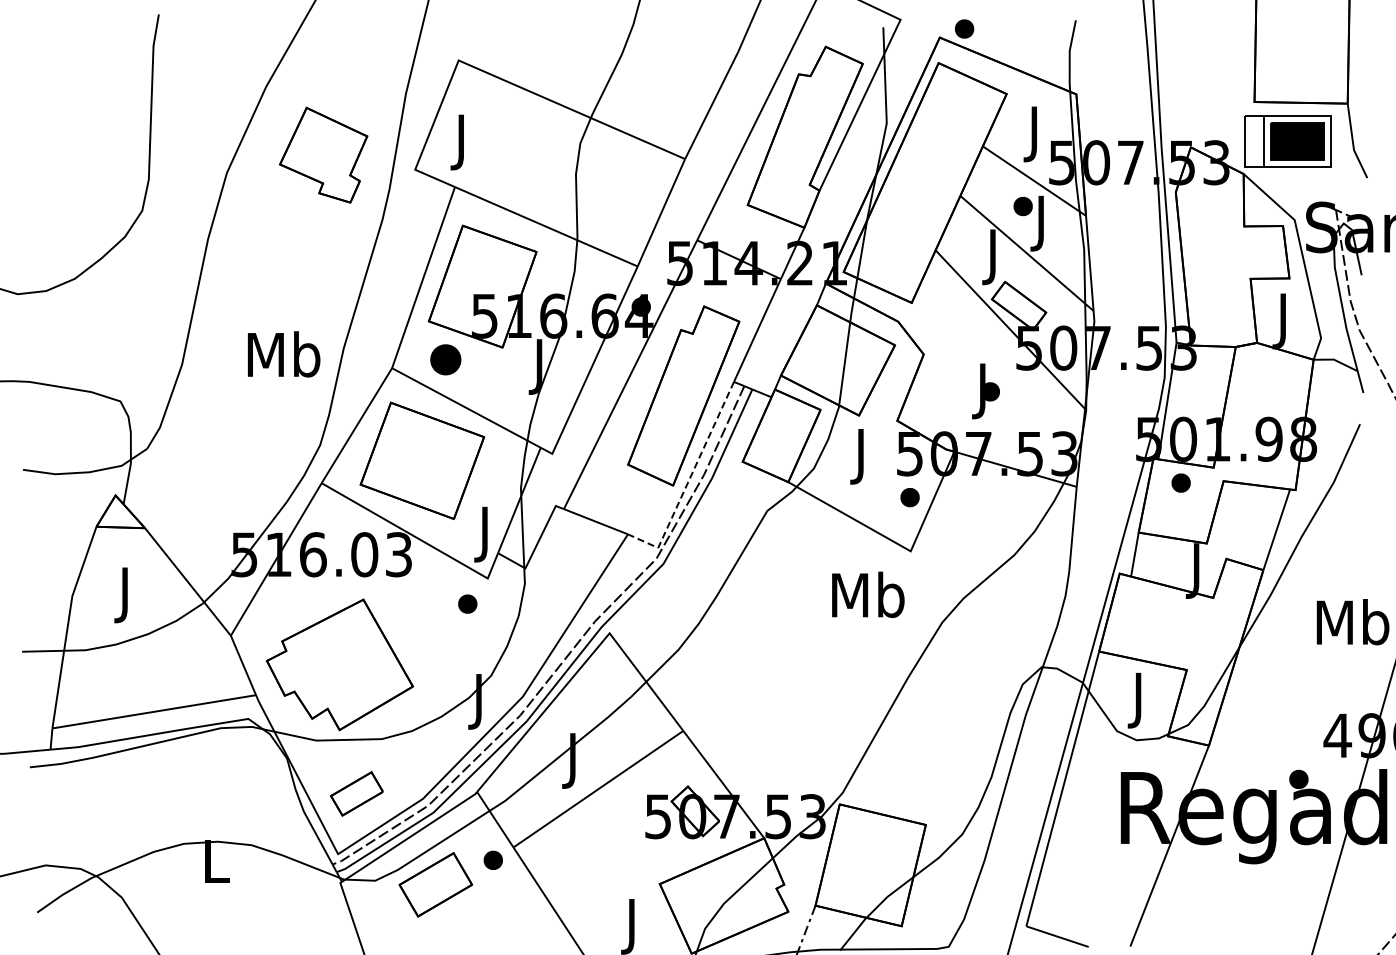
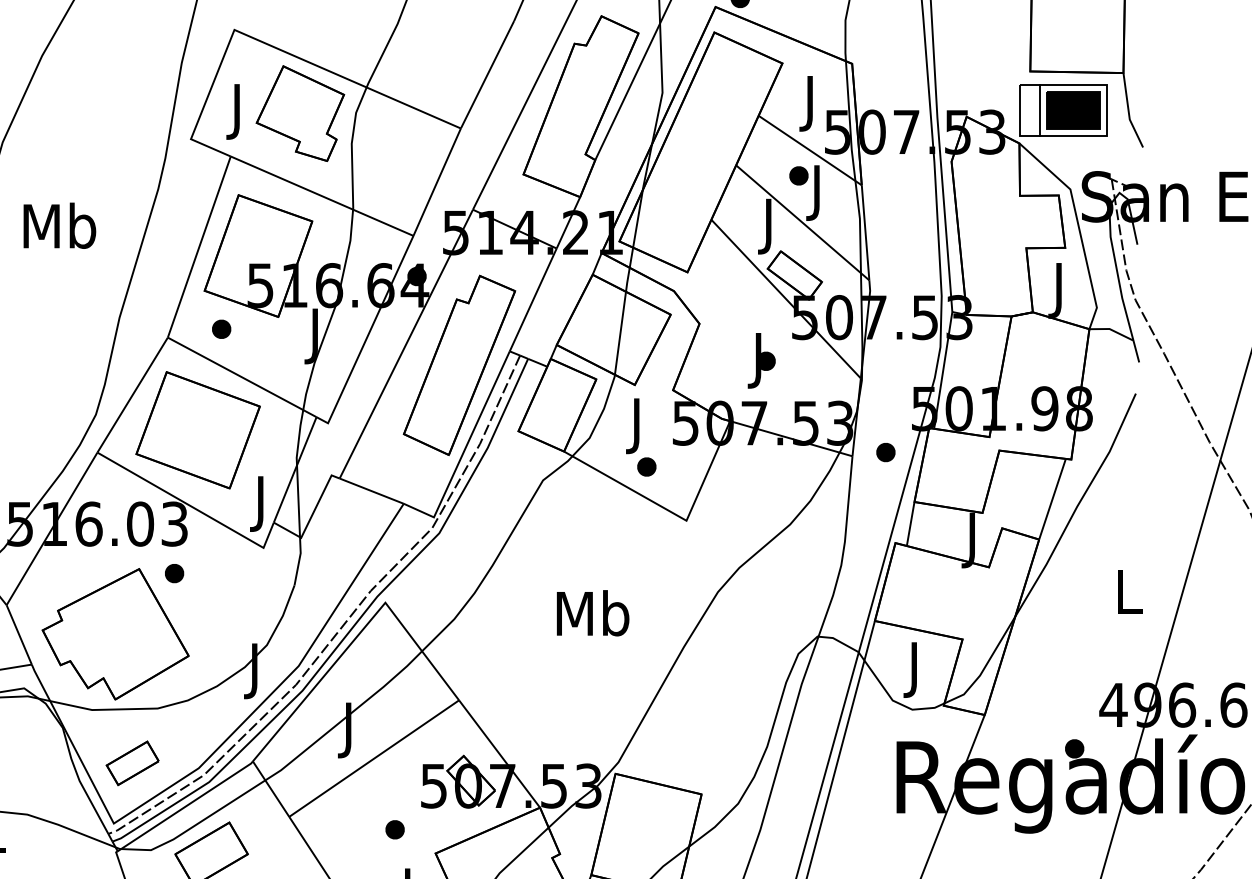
part: (323, 154) -> (300, 112), moved
text: (284, 354) -> (60, 225), moved
part: (445, 359) -> (221, 328), size x0.62
line: (688, 480) -> (464, 449), dashed -> solid
part: (1180, 482) -> (885, 451), moved
part: (909, 497) -> (646, 466), moved
text: (868, 594) -> (593, 612), moved
part: (467, 603) -> (174, 572), moved
text: (1352, 622) -> (1128, 591), Mb -> L
part: (492, 859) -> (394, 828), moved

